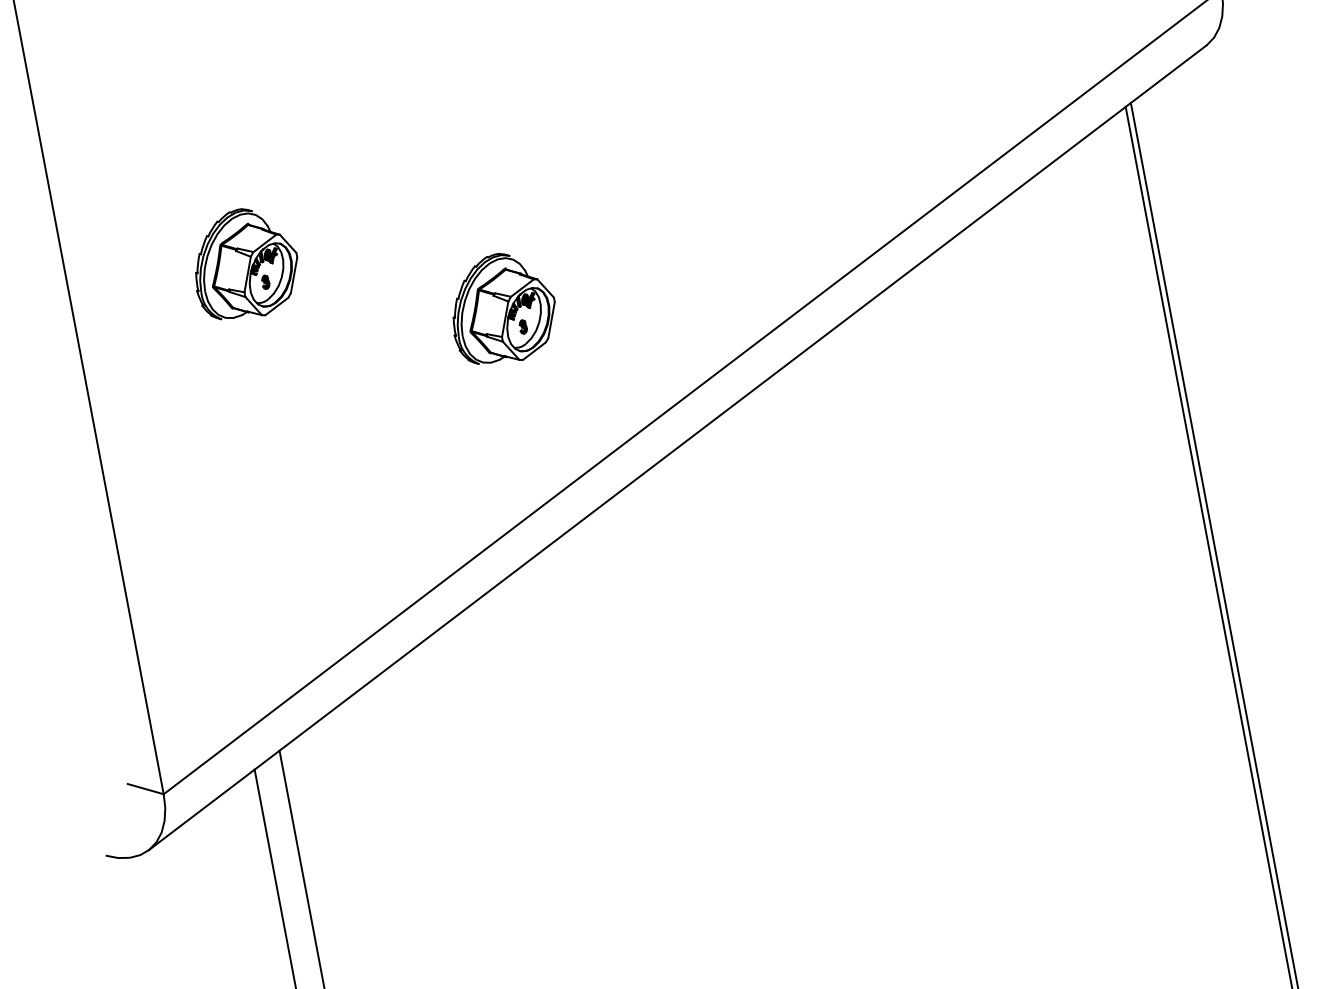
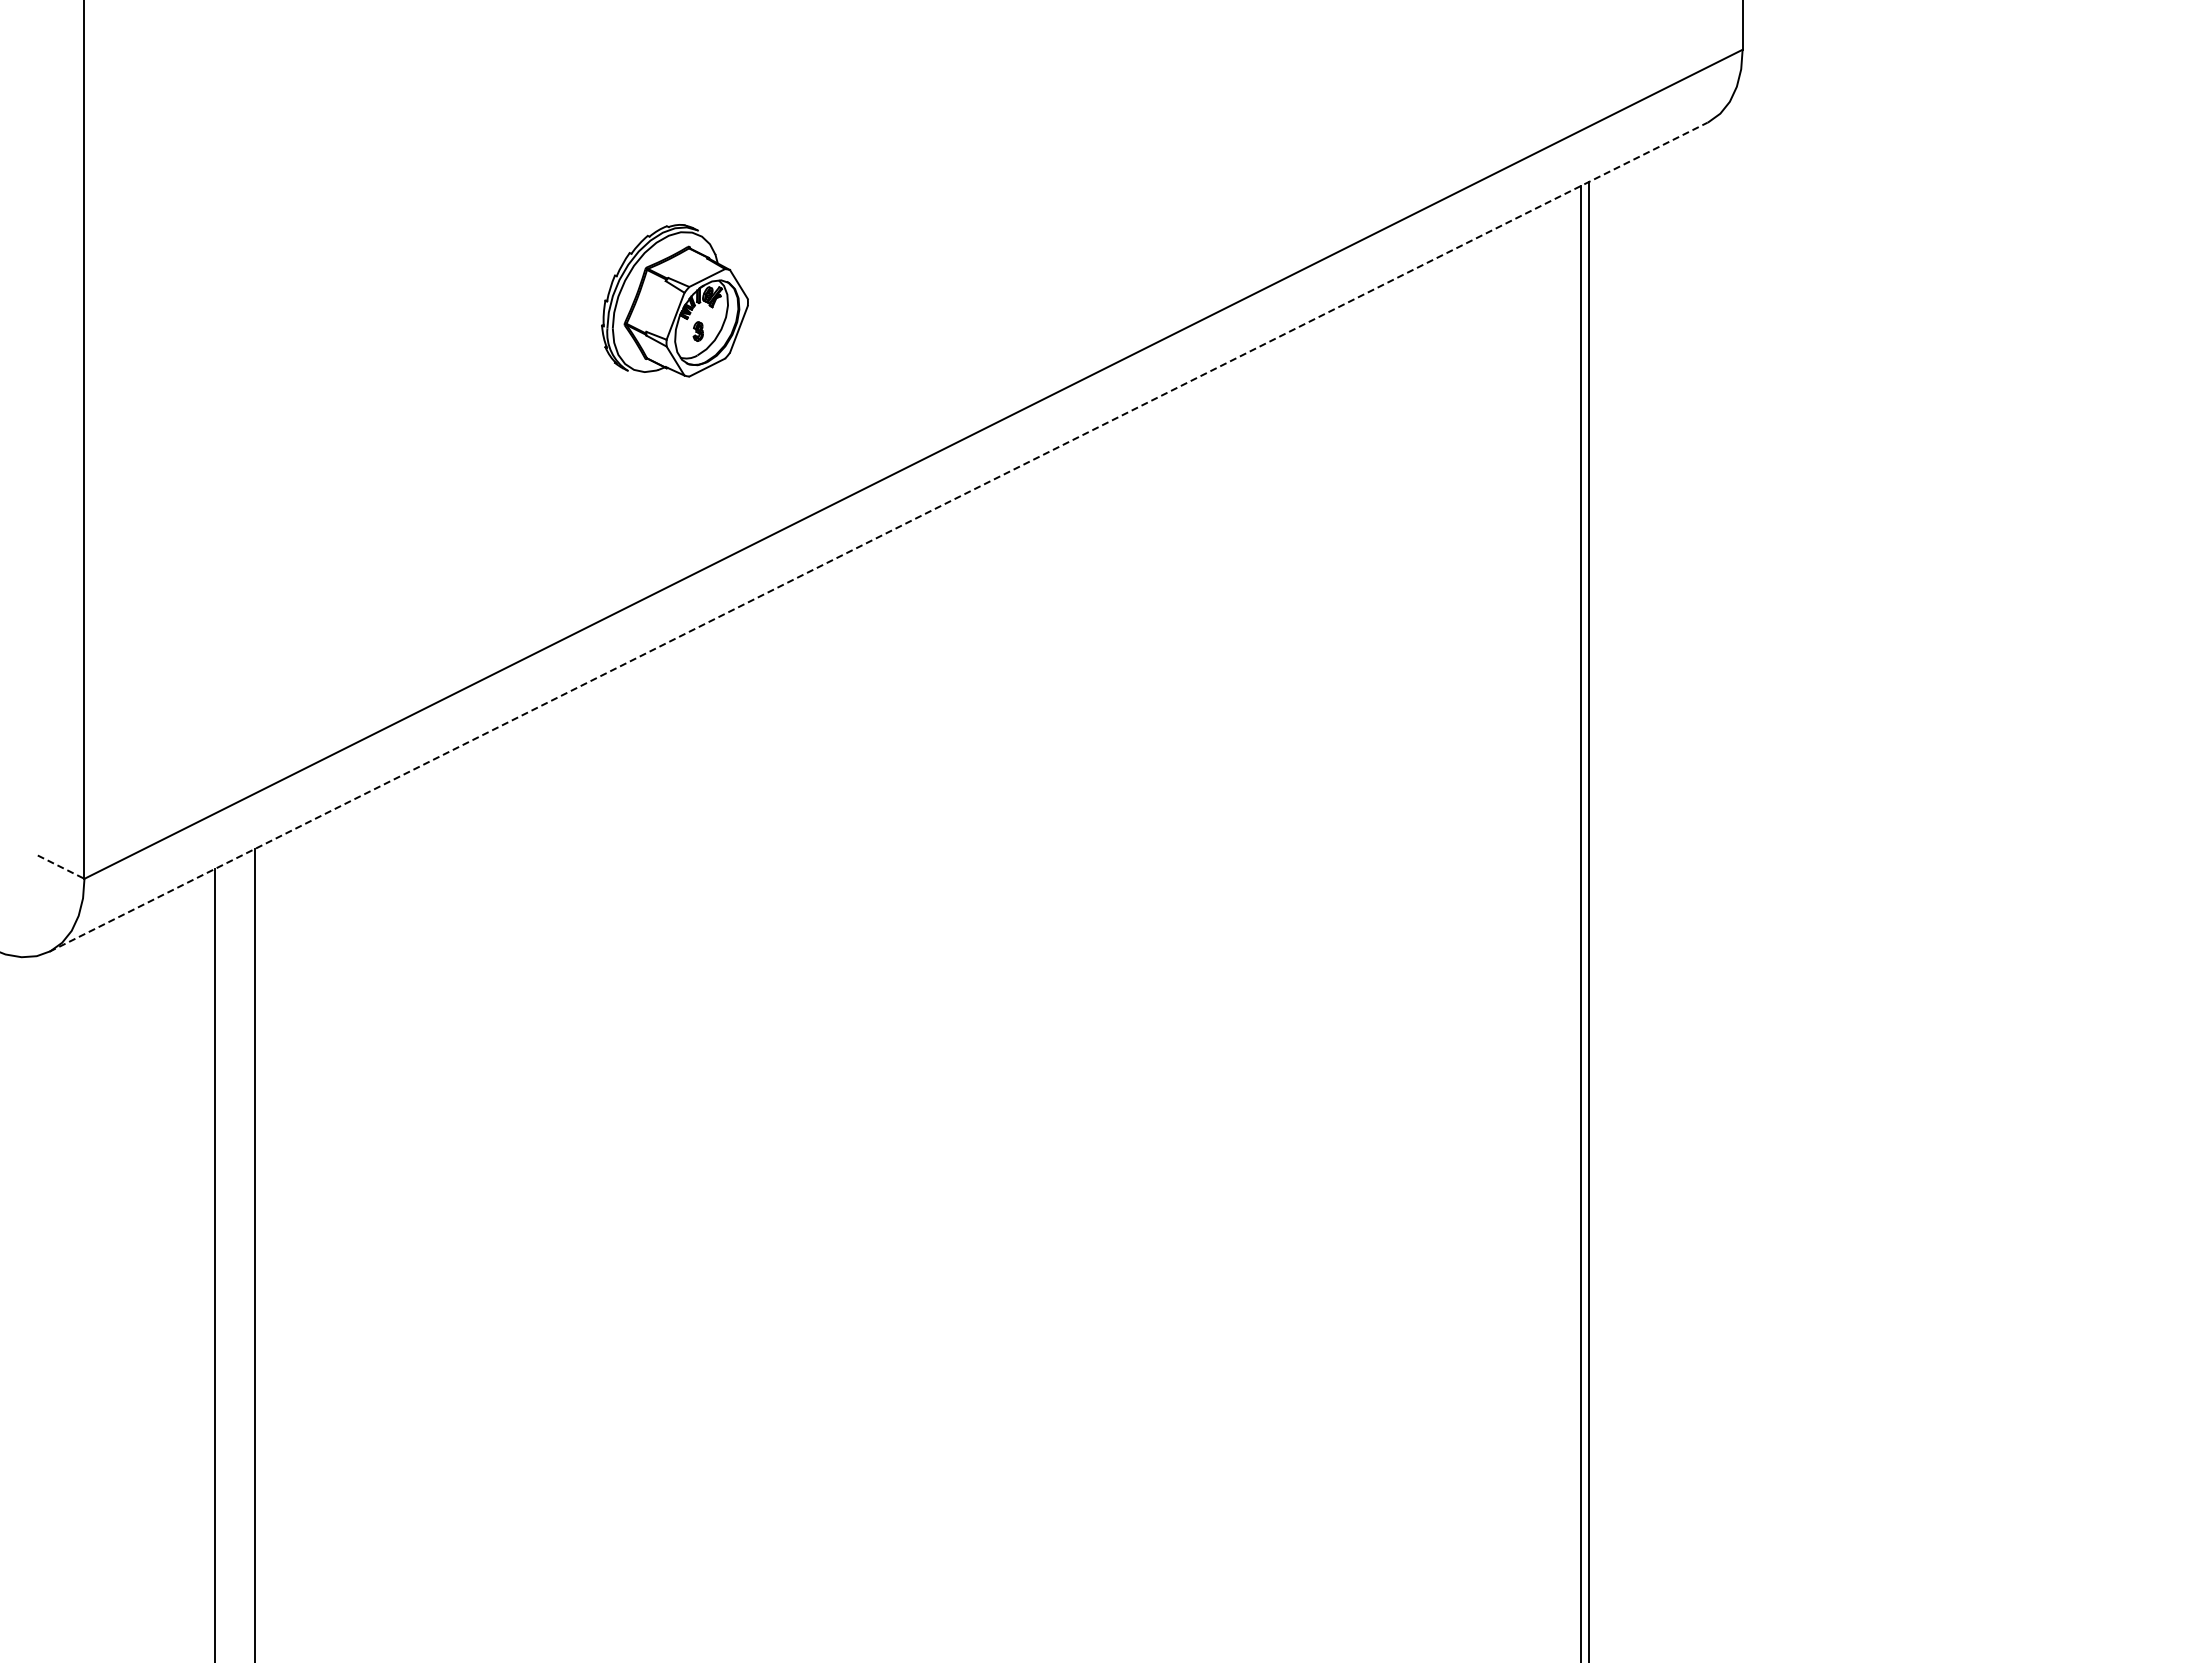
part: (245, 263) -> (333, 172), removed
line: (677, 448) -> (878, 537), solid -> dashed
line: (146, 789) -> (61, 867), solid -> dashed

